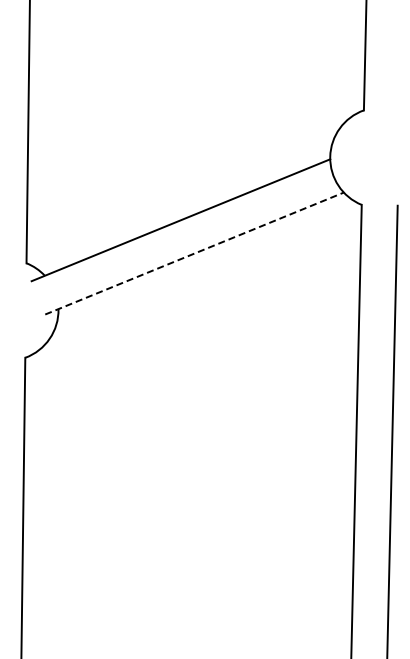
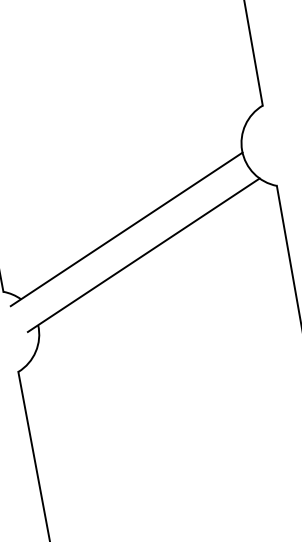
line: (195, 253) -> (144, 255), dashed -> solid

